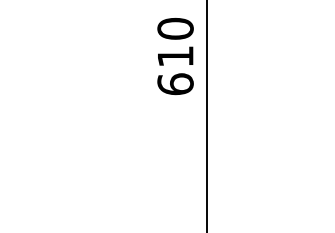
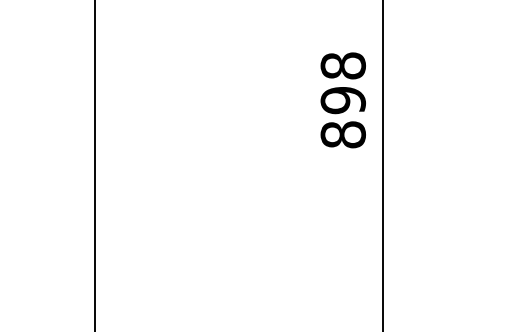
text: (174, 56) -> (342, 100), 610 -> 898

